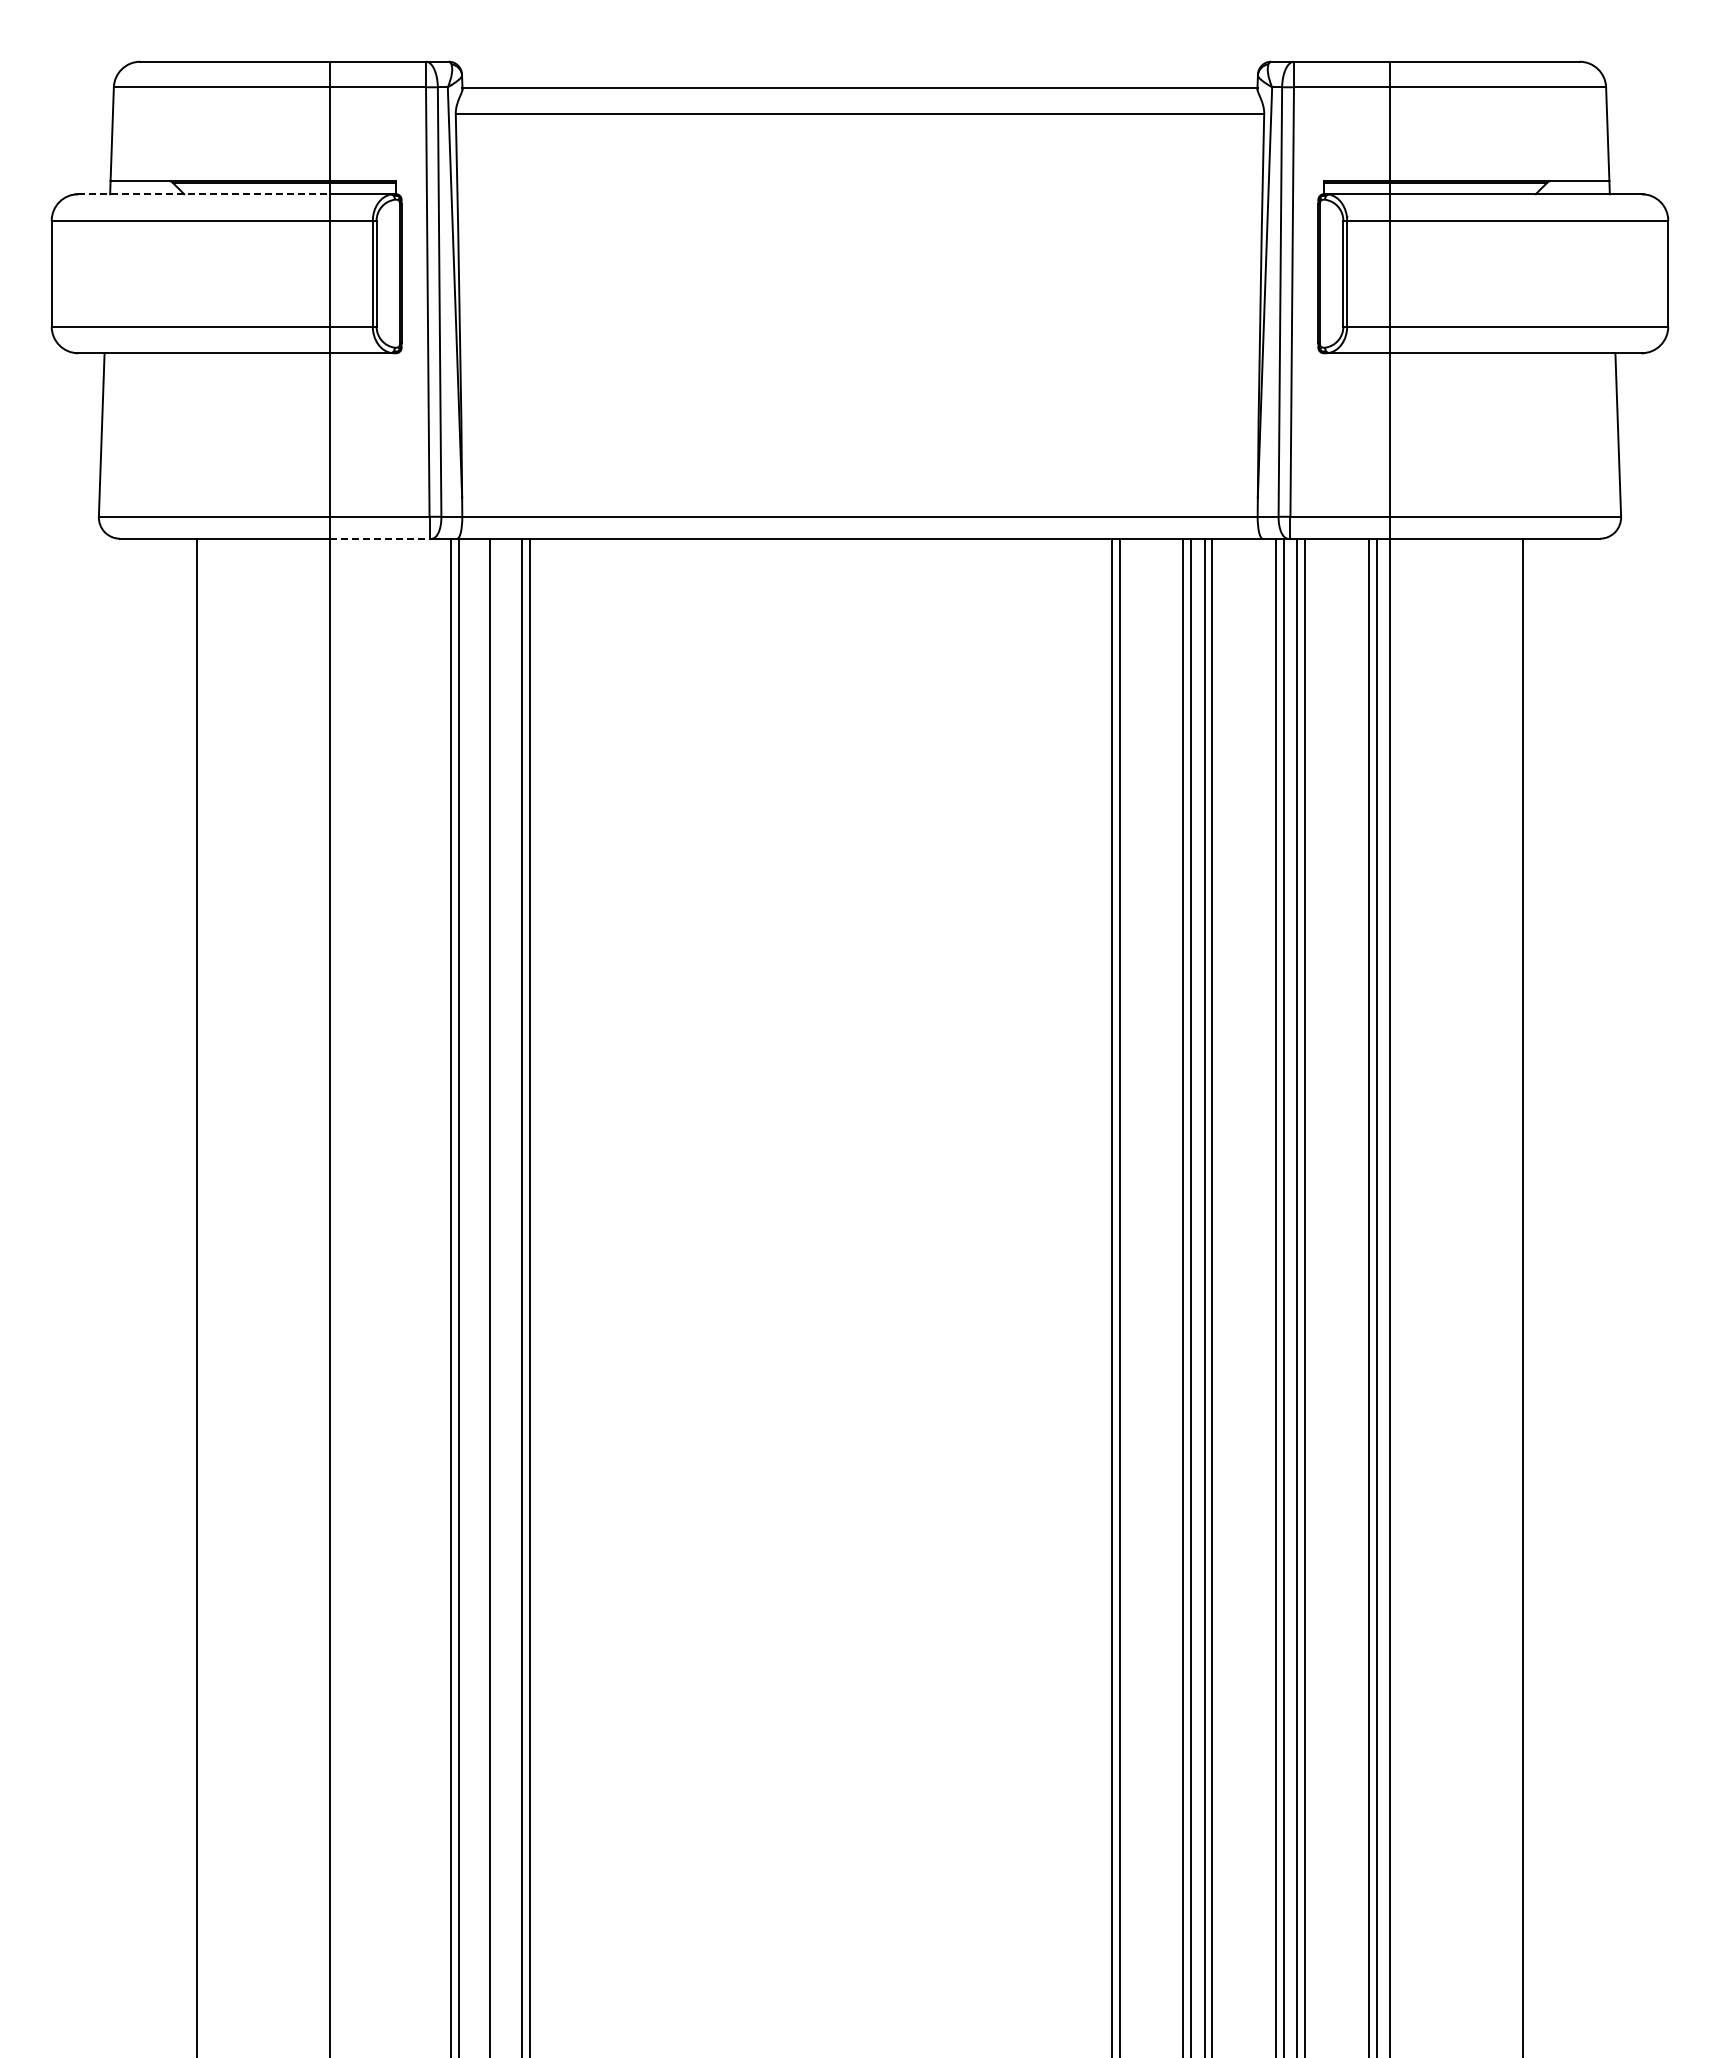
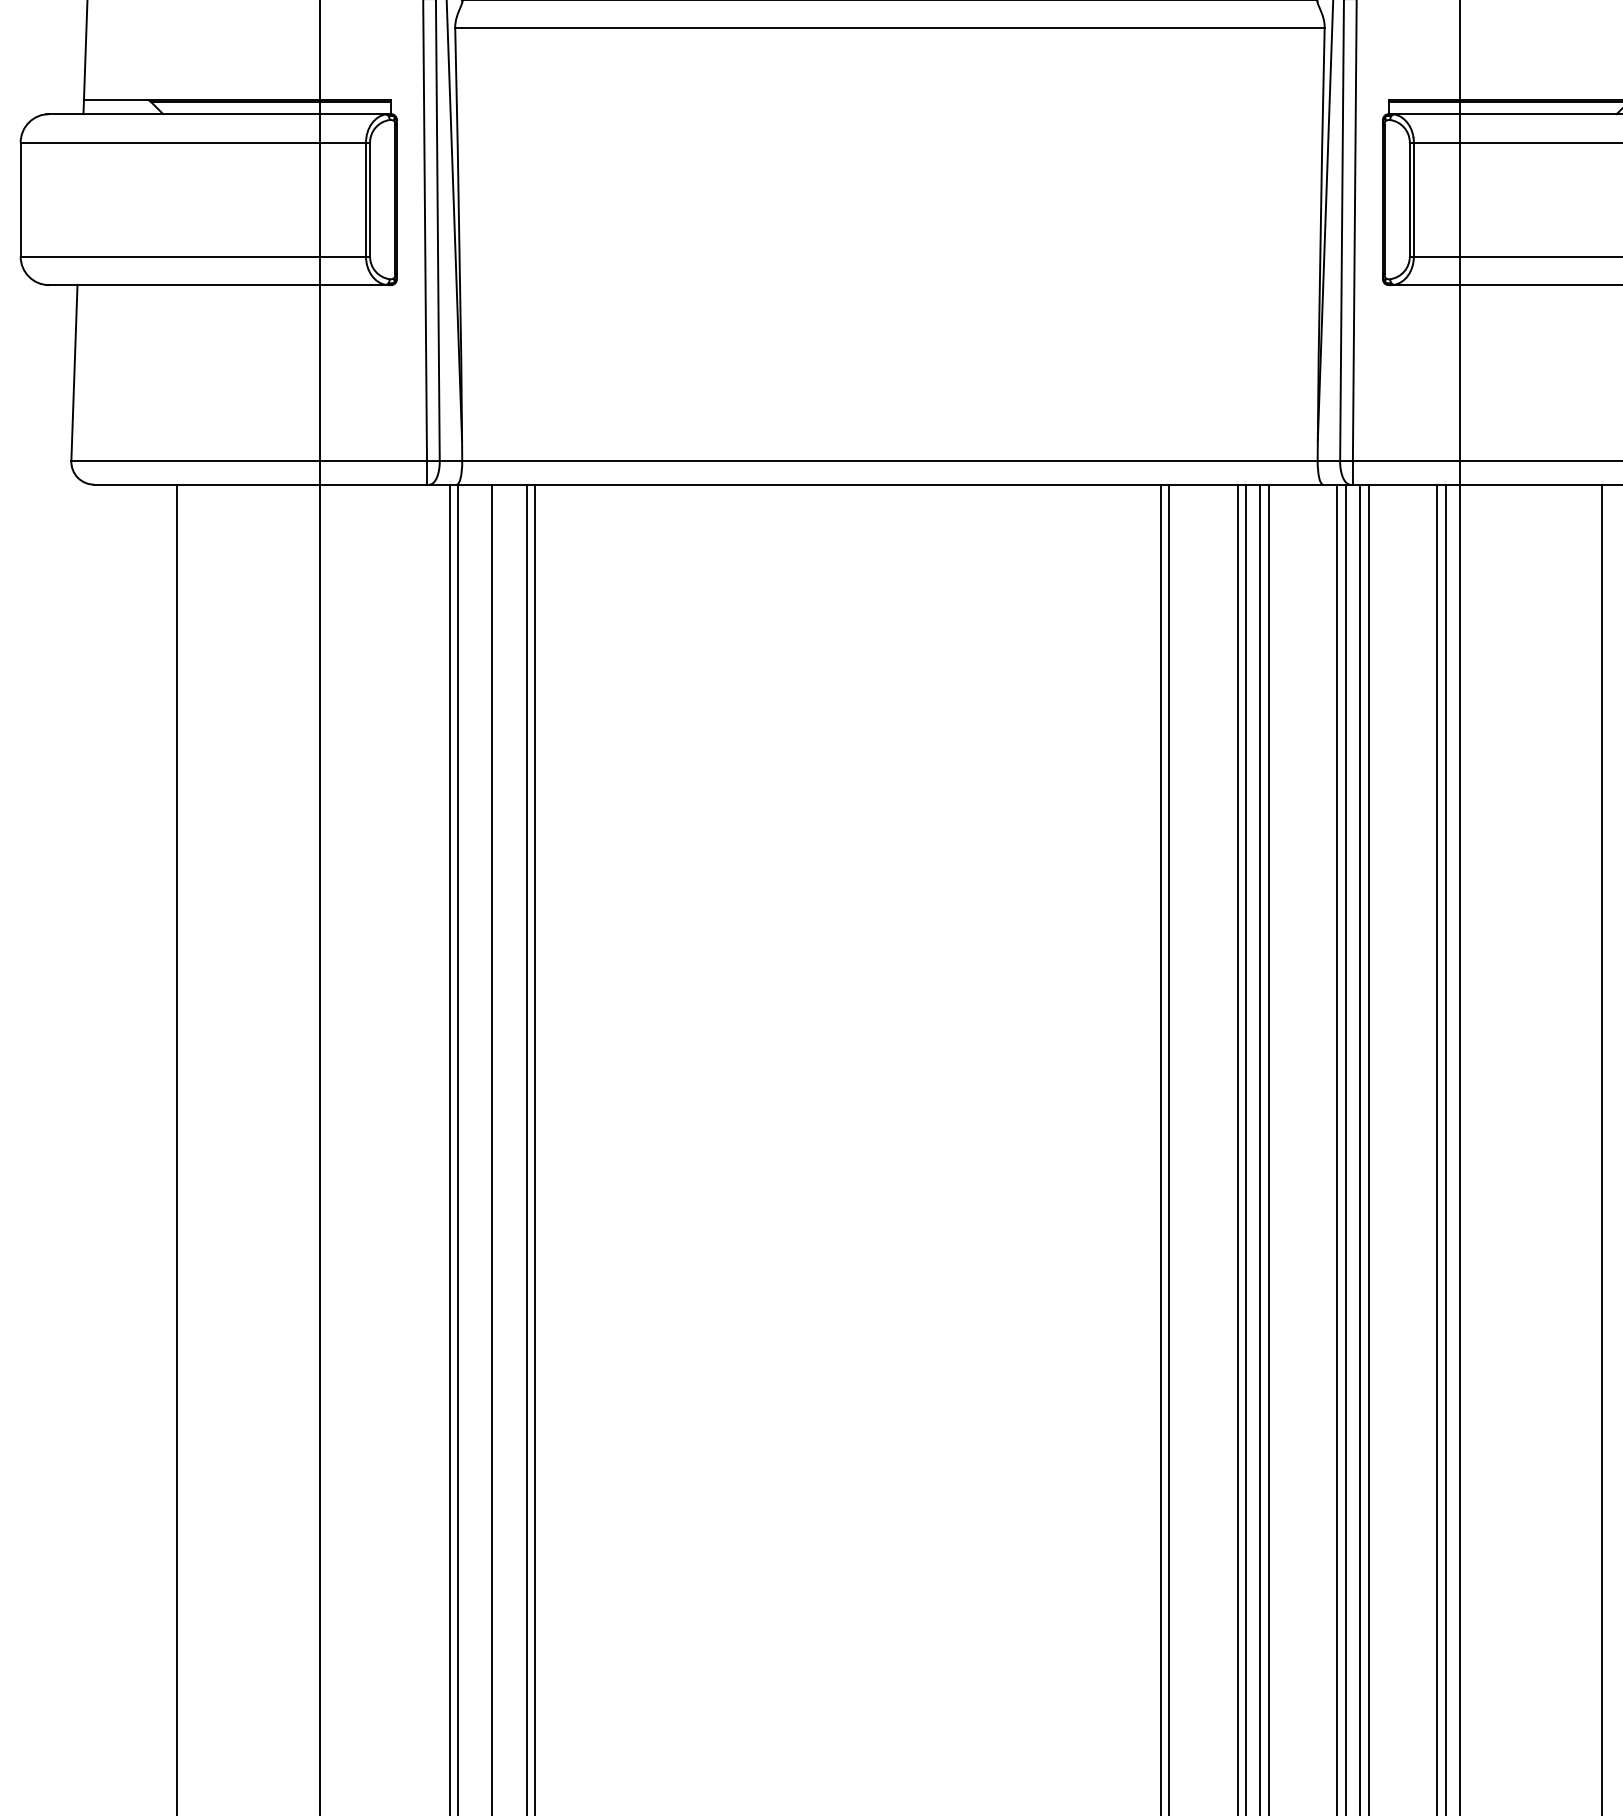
line: (204, 194) -> (184, 114), dashed -> solid
line: (379, 538) -> (373, 484), dashed -> solid

